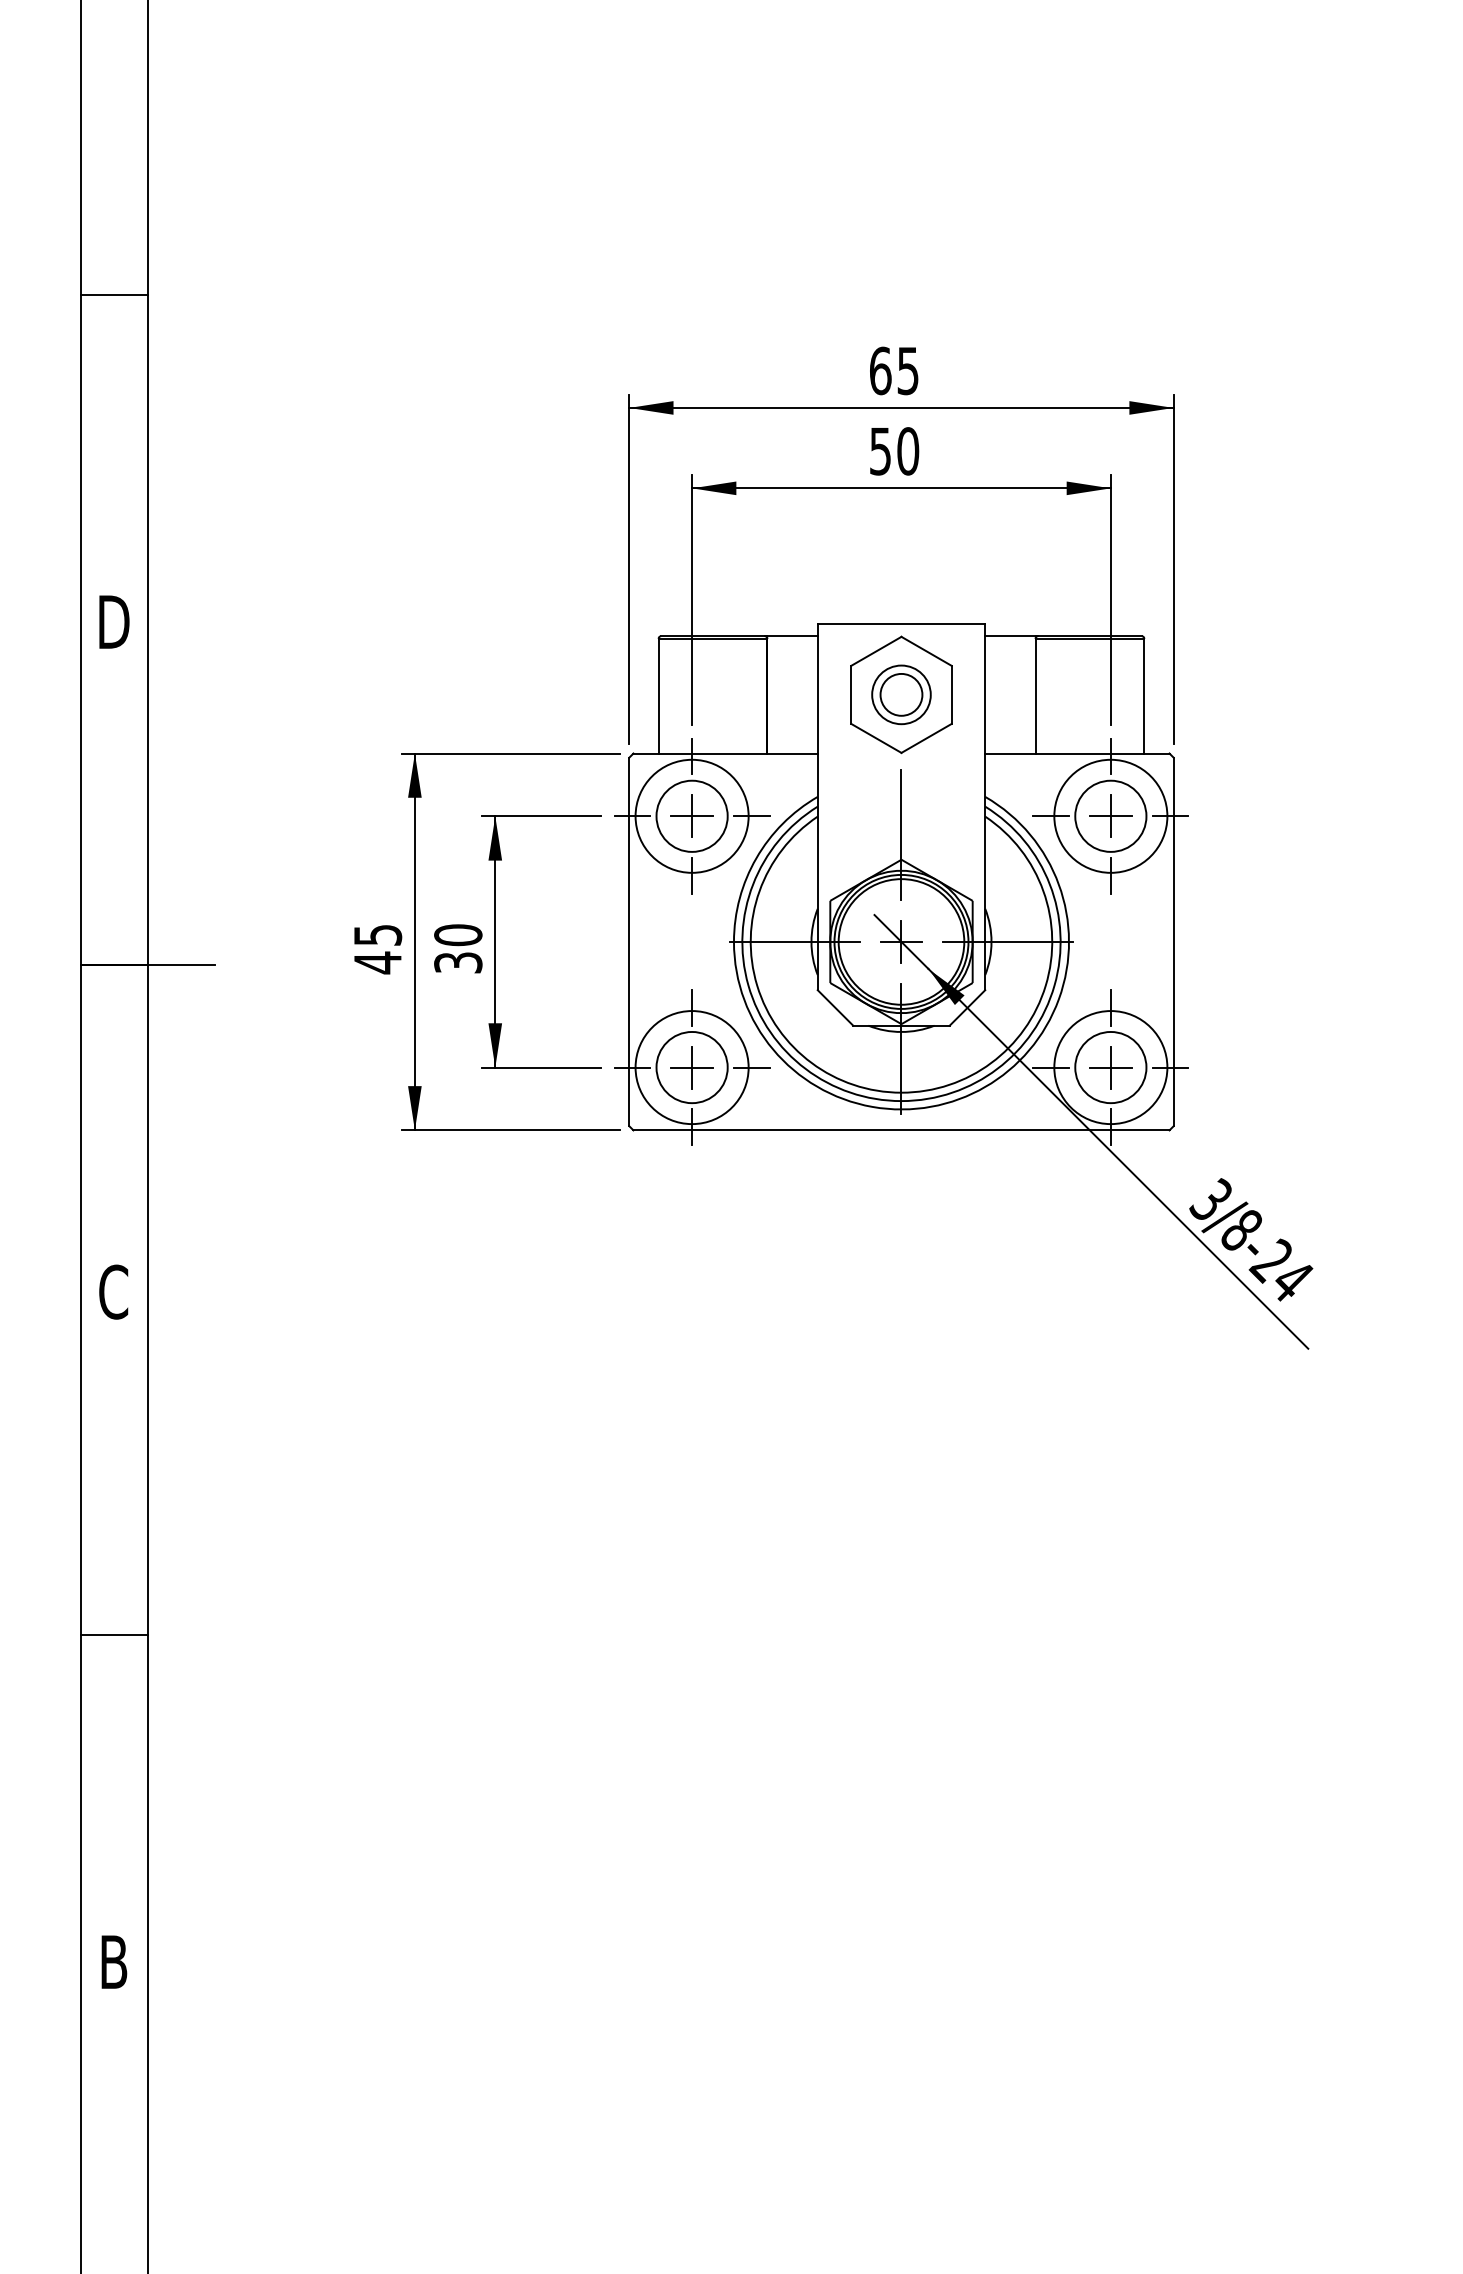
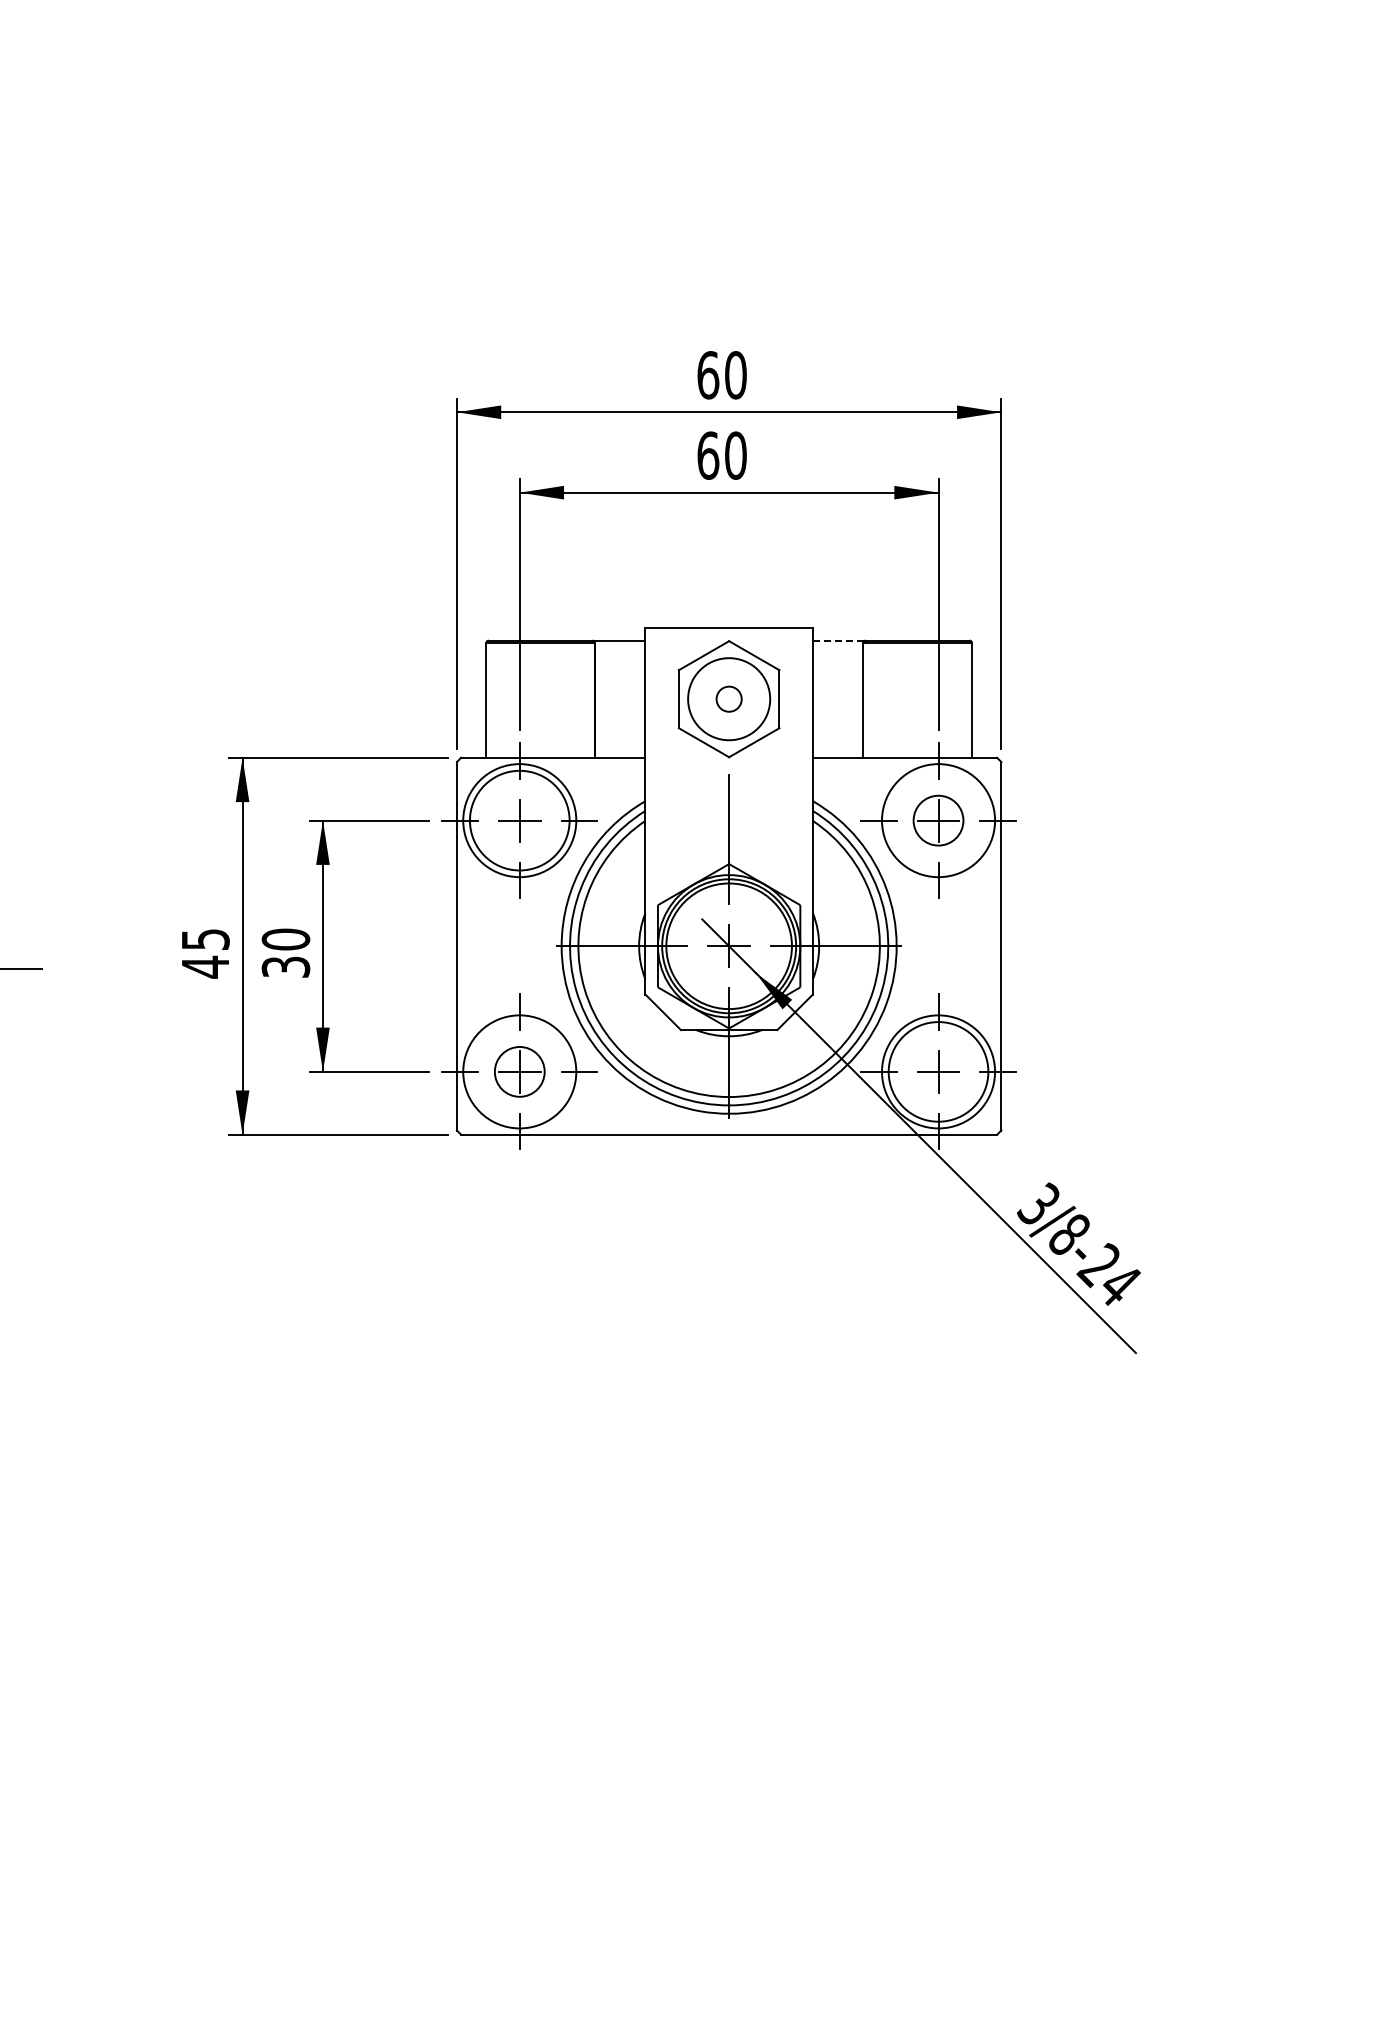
text: (908, 370) -> (736, 374), 65 -> 60
text: (880, 451) -> (708, 455), 50 -> 60
line: (1010, 636) -> (838, 640), solid -> dashed
circle: (901, 694) -> (729, 698), size x0.6
circle: (901, 694) -> (729, 698), size x1.4
circle: (691, 815) -> (519, 819), size x1.4
circle: (1110, 815) -> (938, 819), size x0.7
circle: (691, 1067) -> (519, 1071), size x0.7
circle: (1110, 1067) -> (938, 1071), size x1.4

